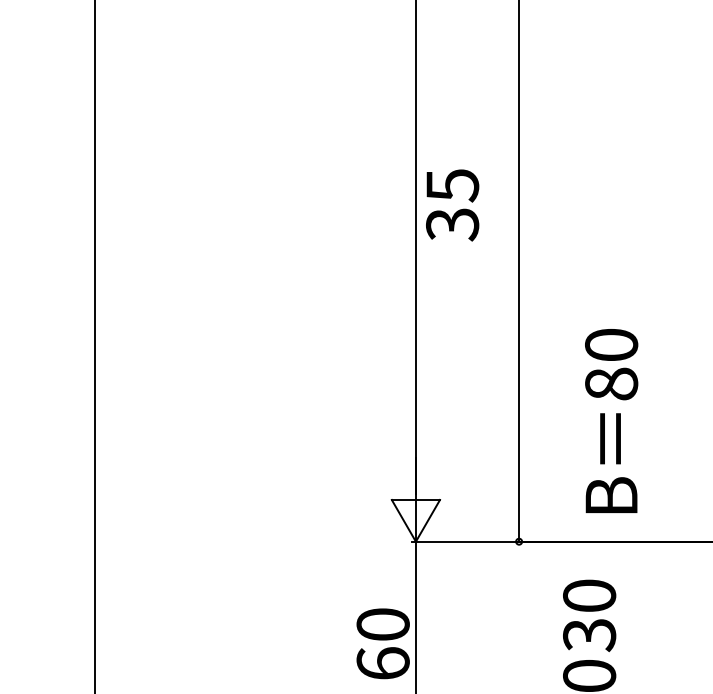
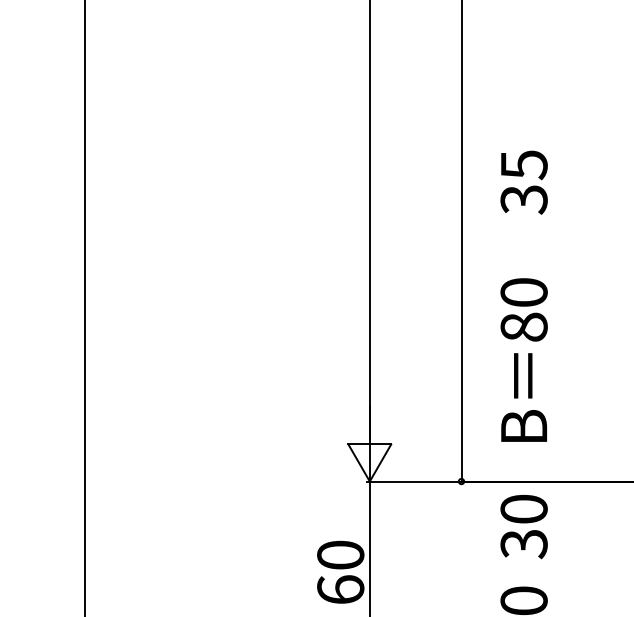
text: (452, 205) -> (524, 182), moved
text: (611, 420) -> (524, 359), moved
text: (589, 615) -> (524, 526), moved

